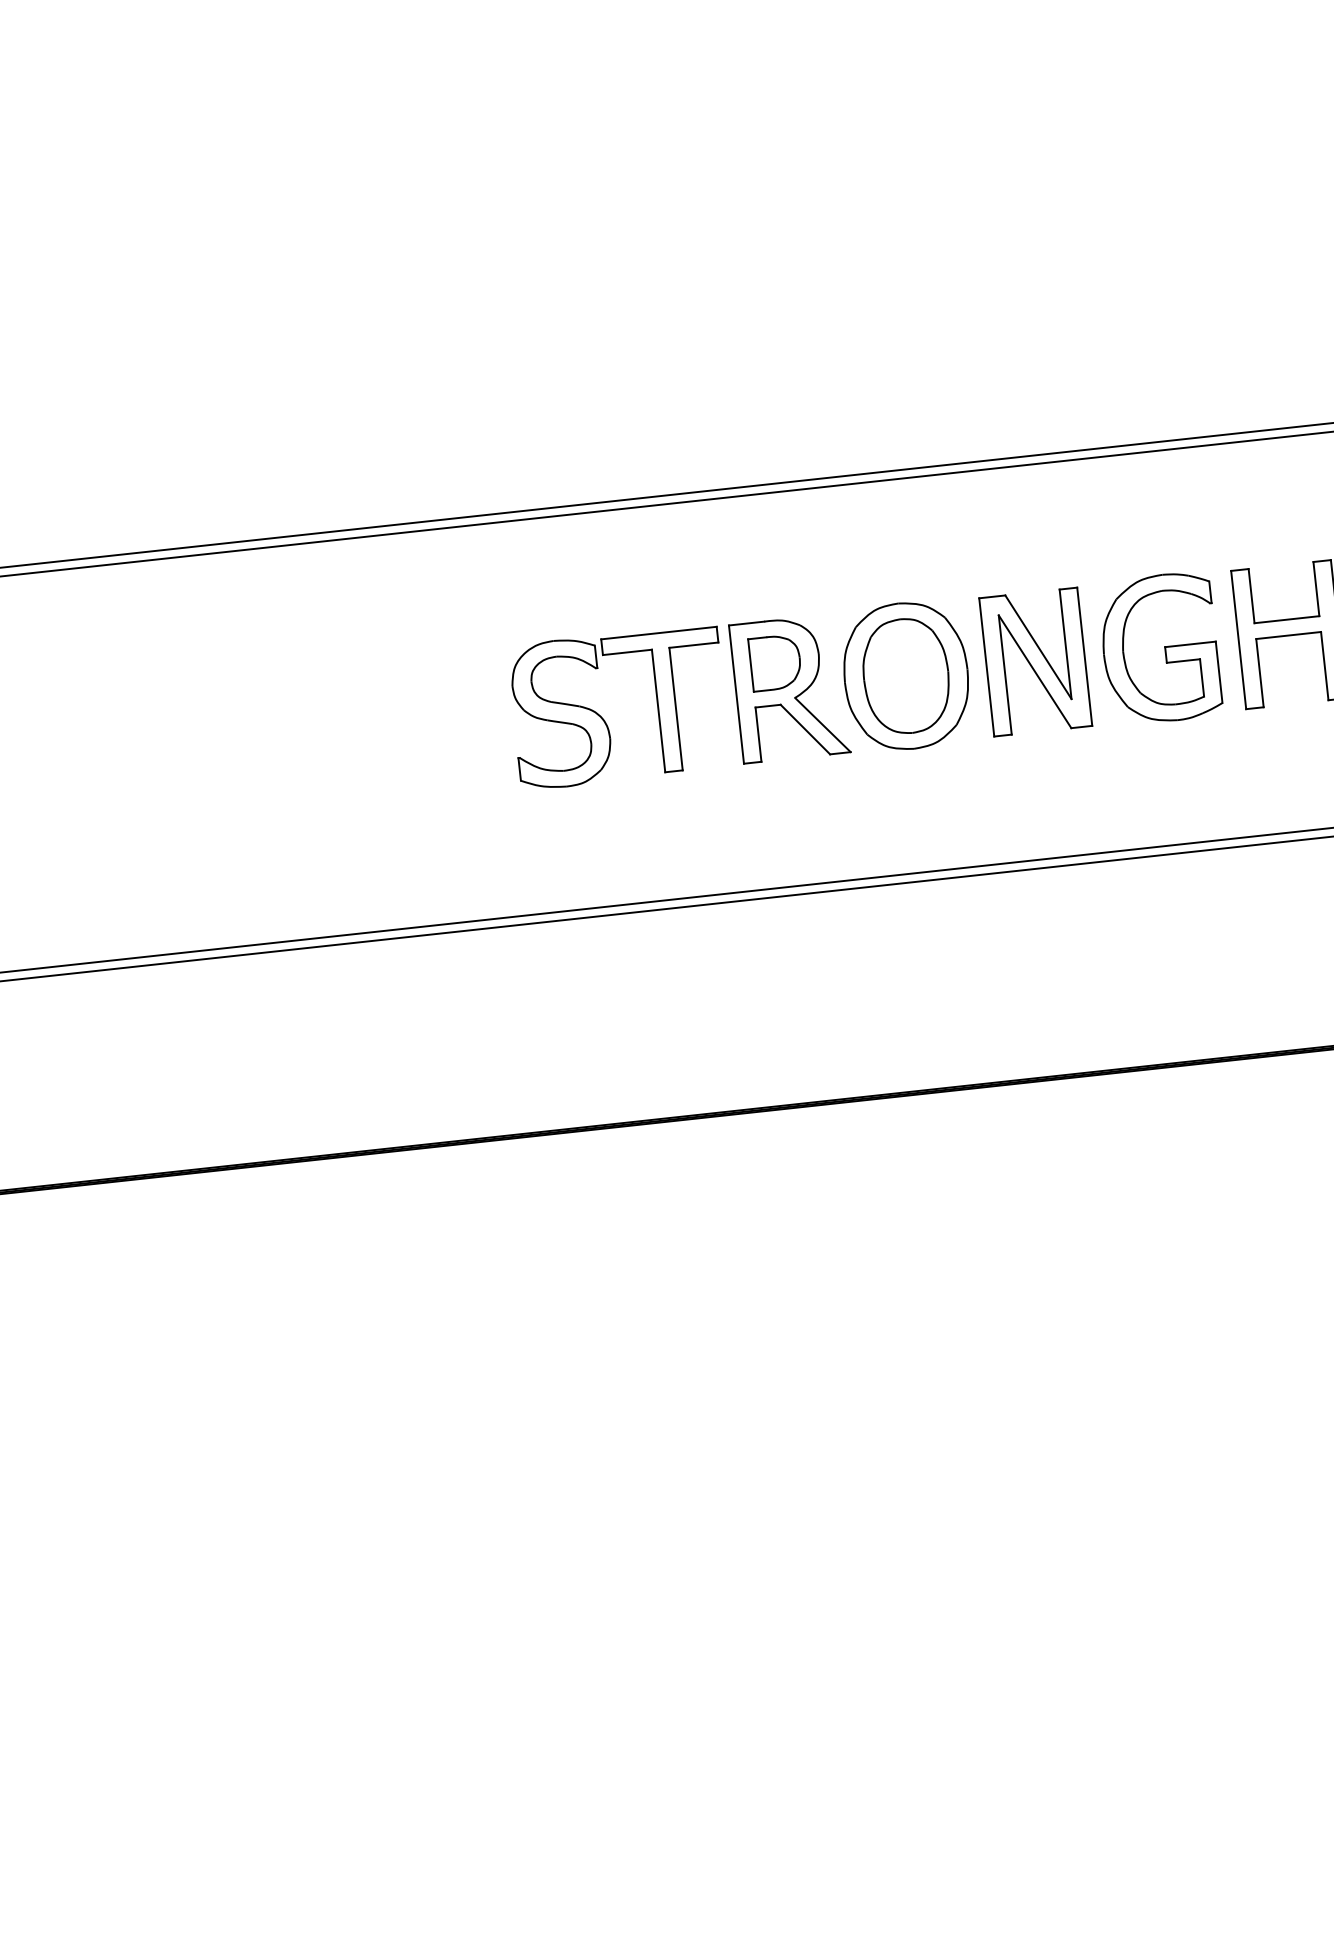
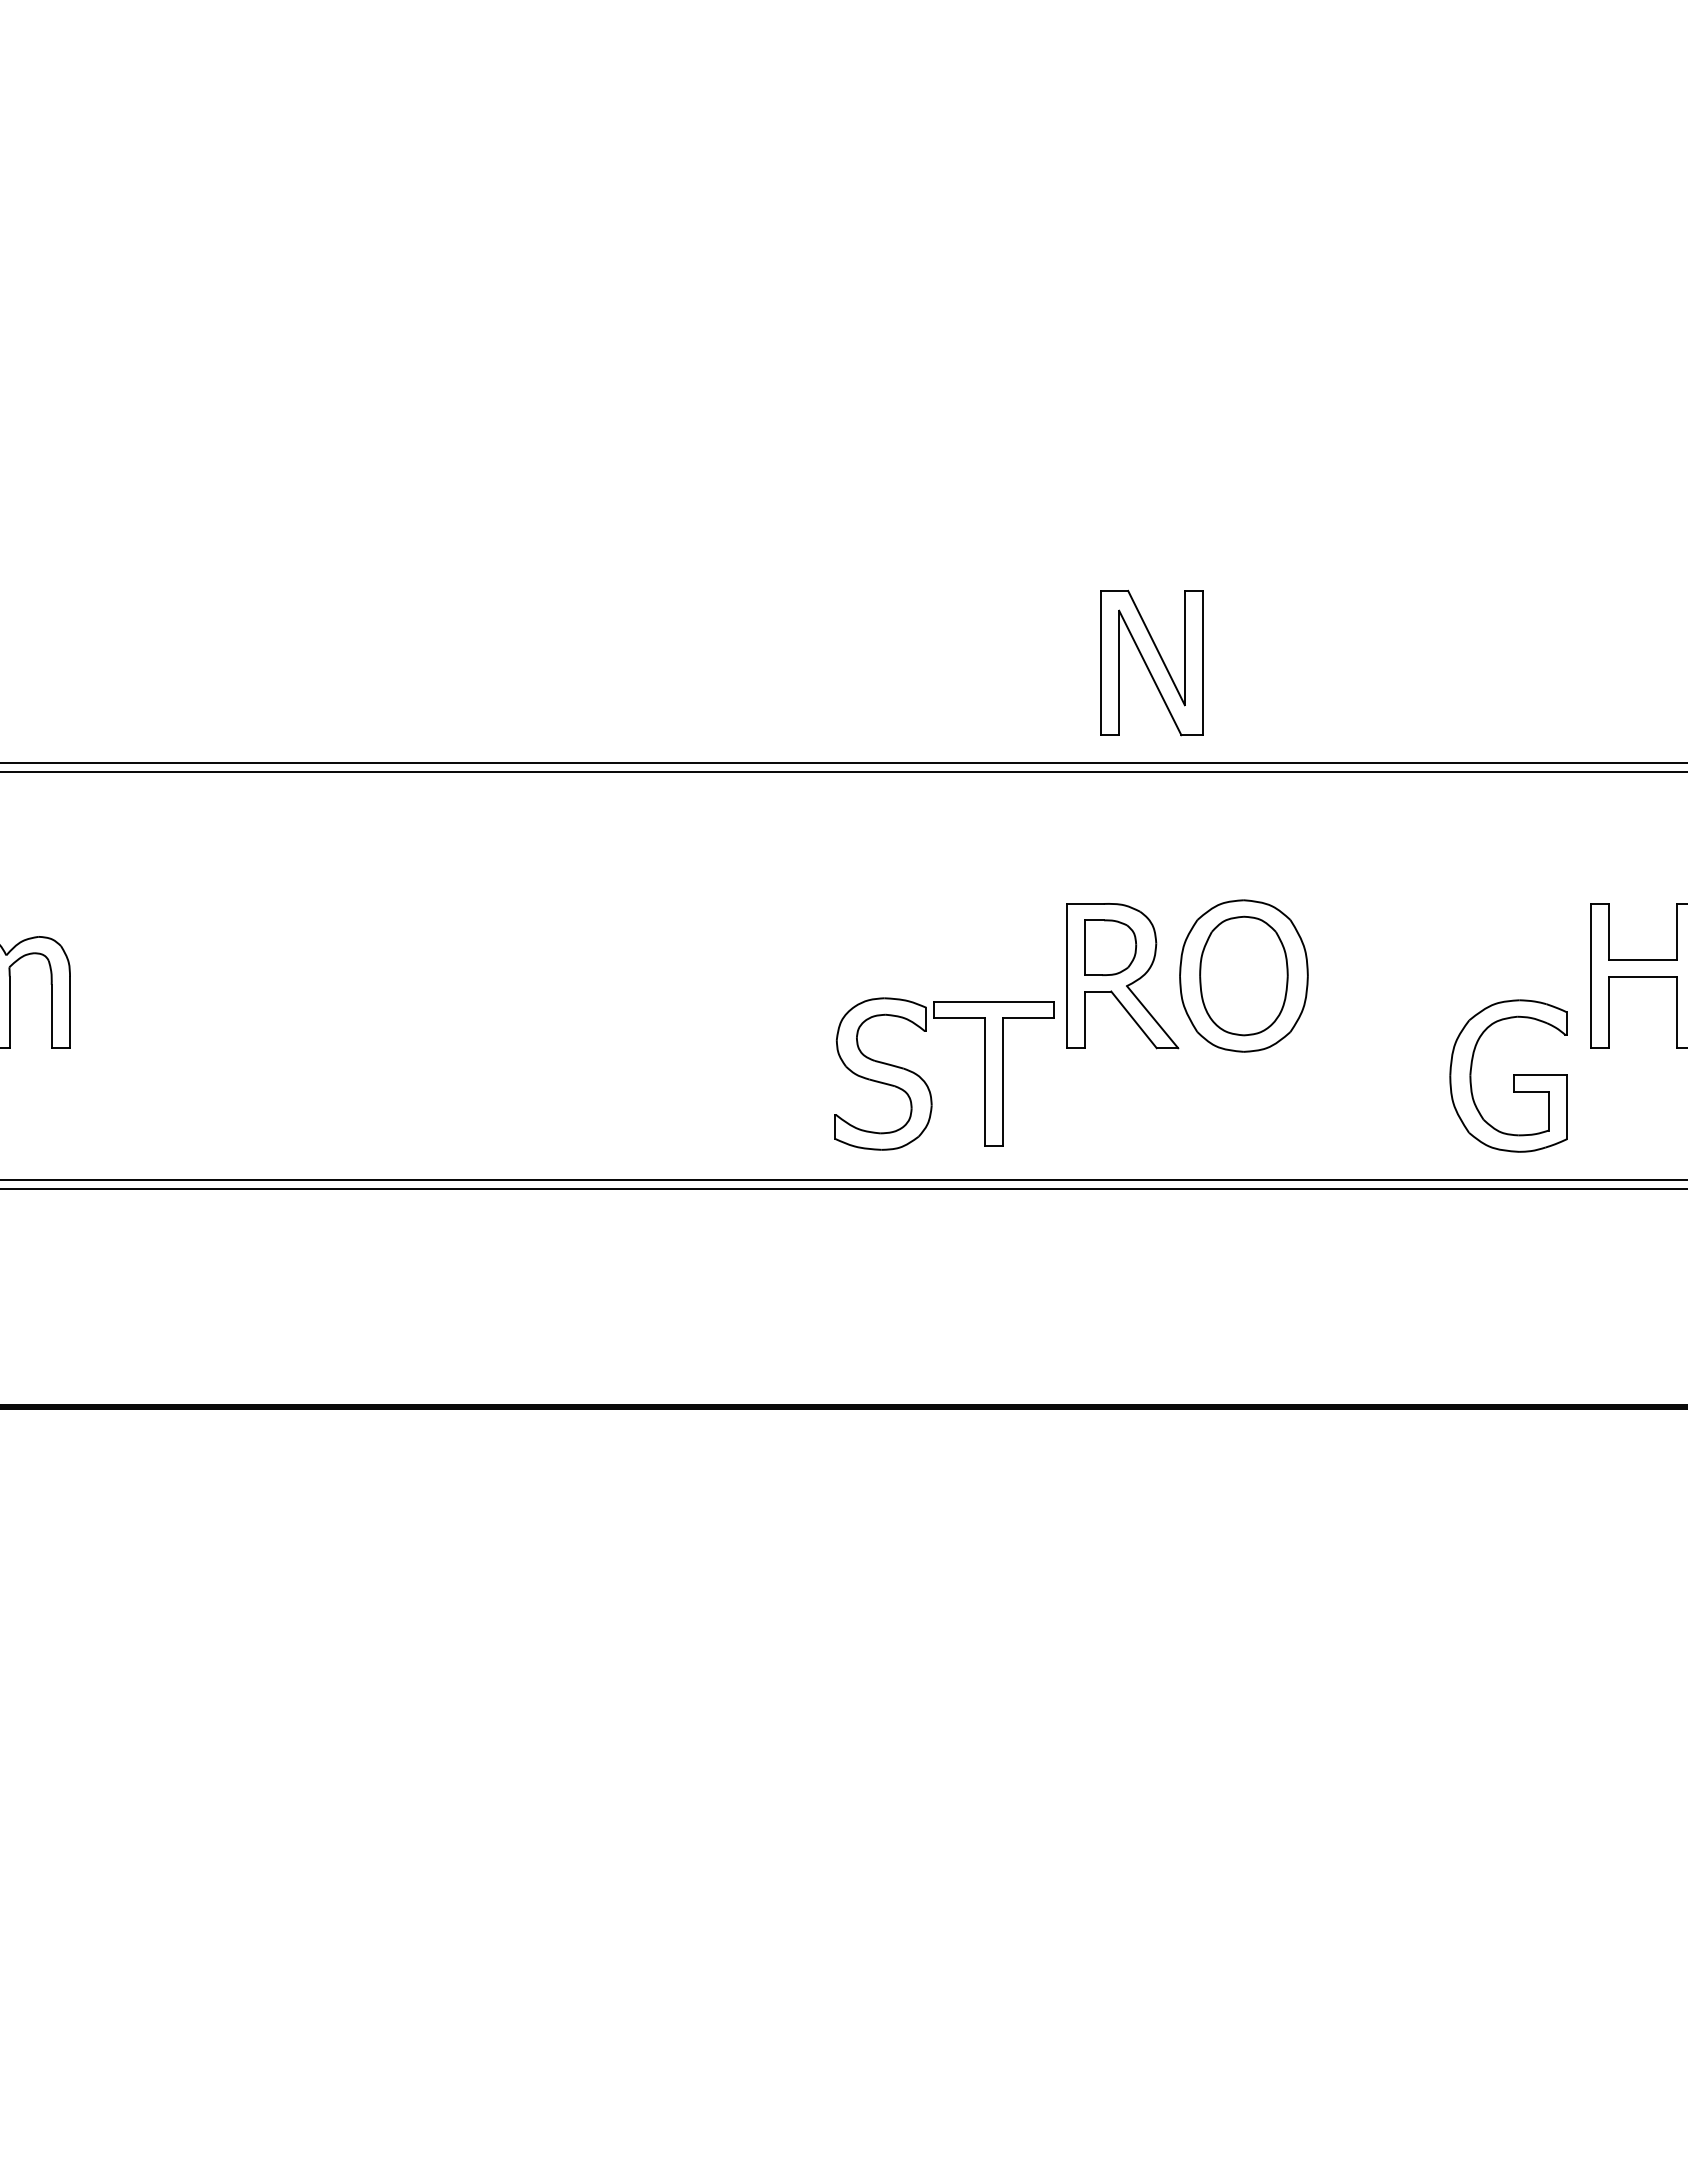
part: (1159, 648) -> (1508, 1075), moved
part: (1035, 661) -> (1151, 662), moved
part: (602, 717) -> (926, 1082), moved

